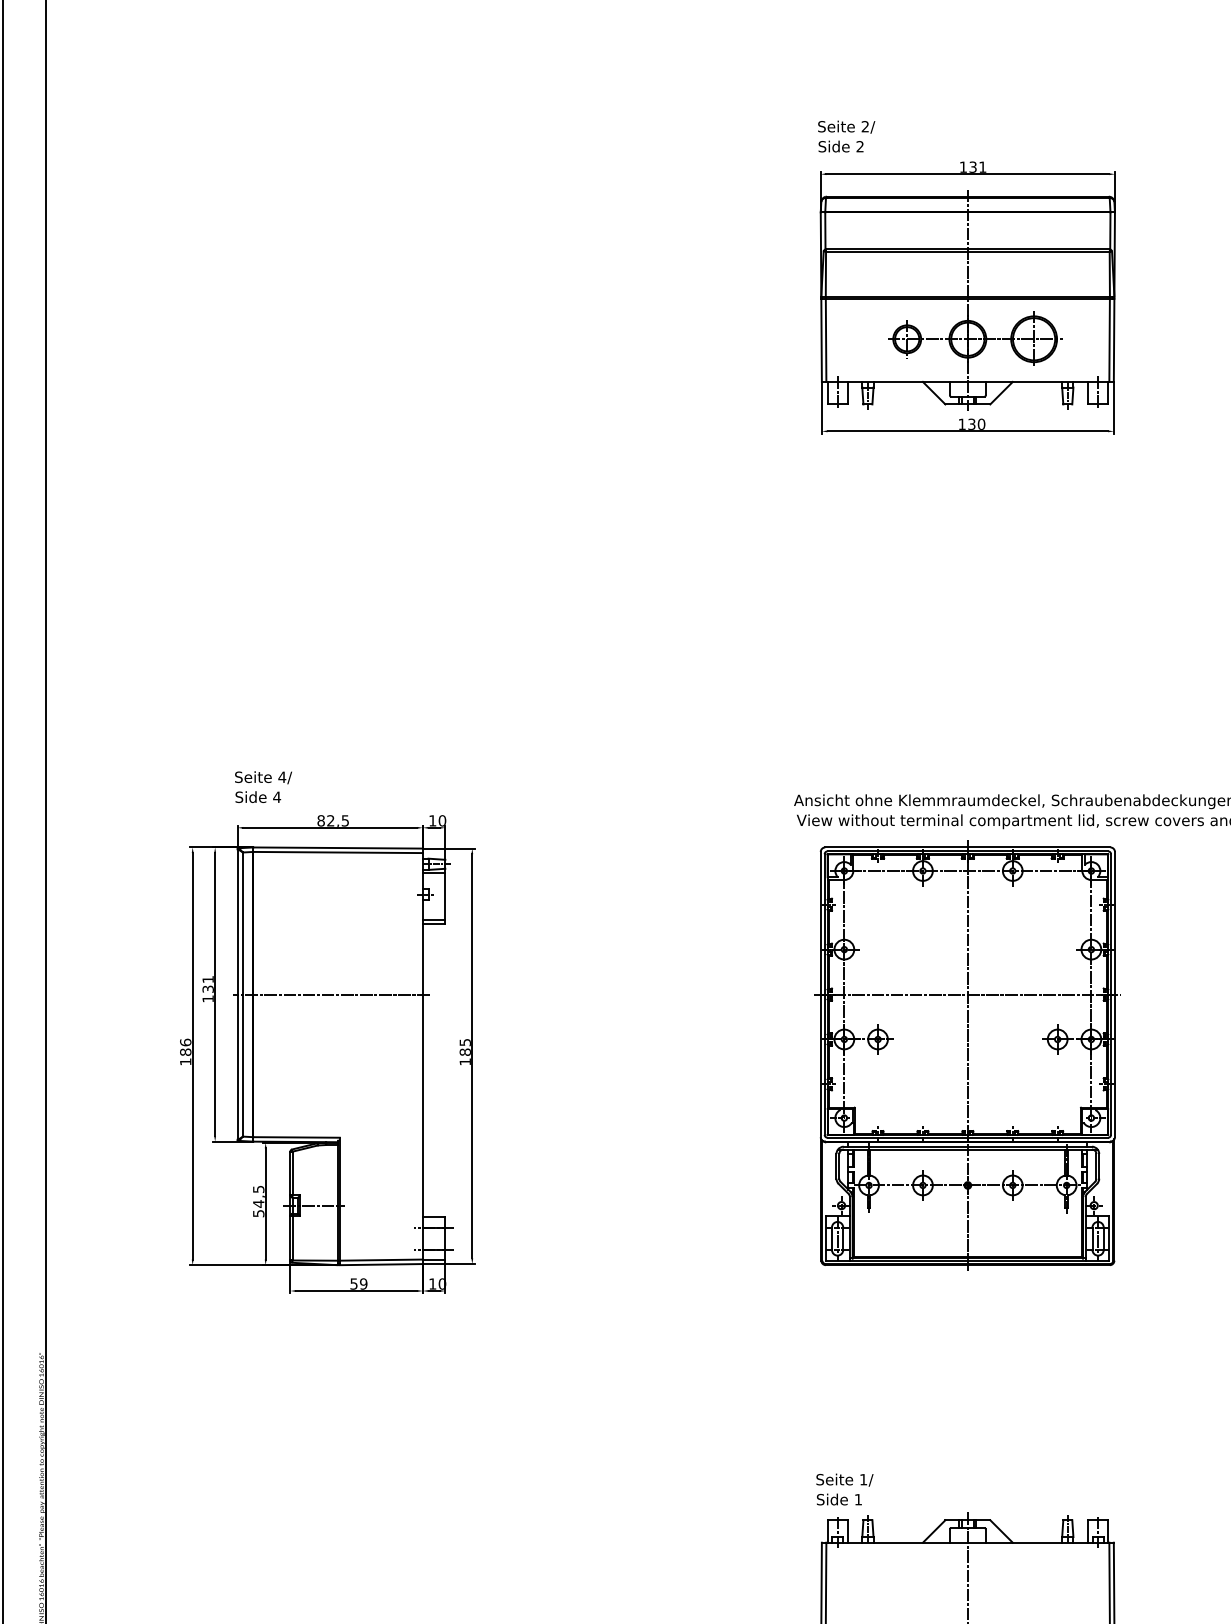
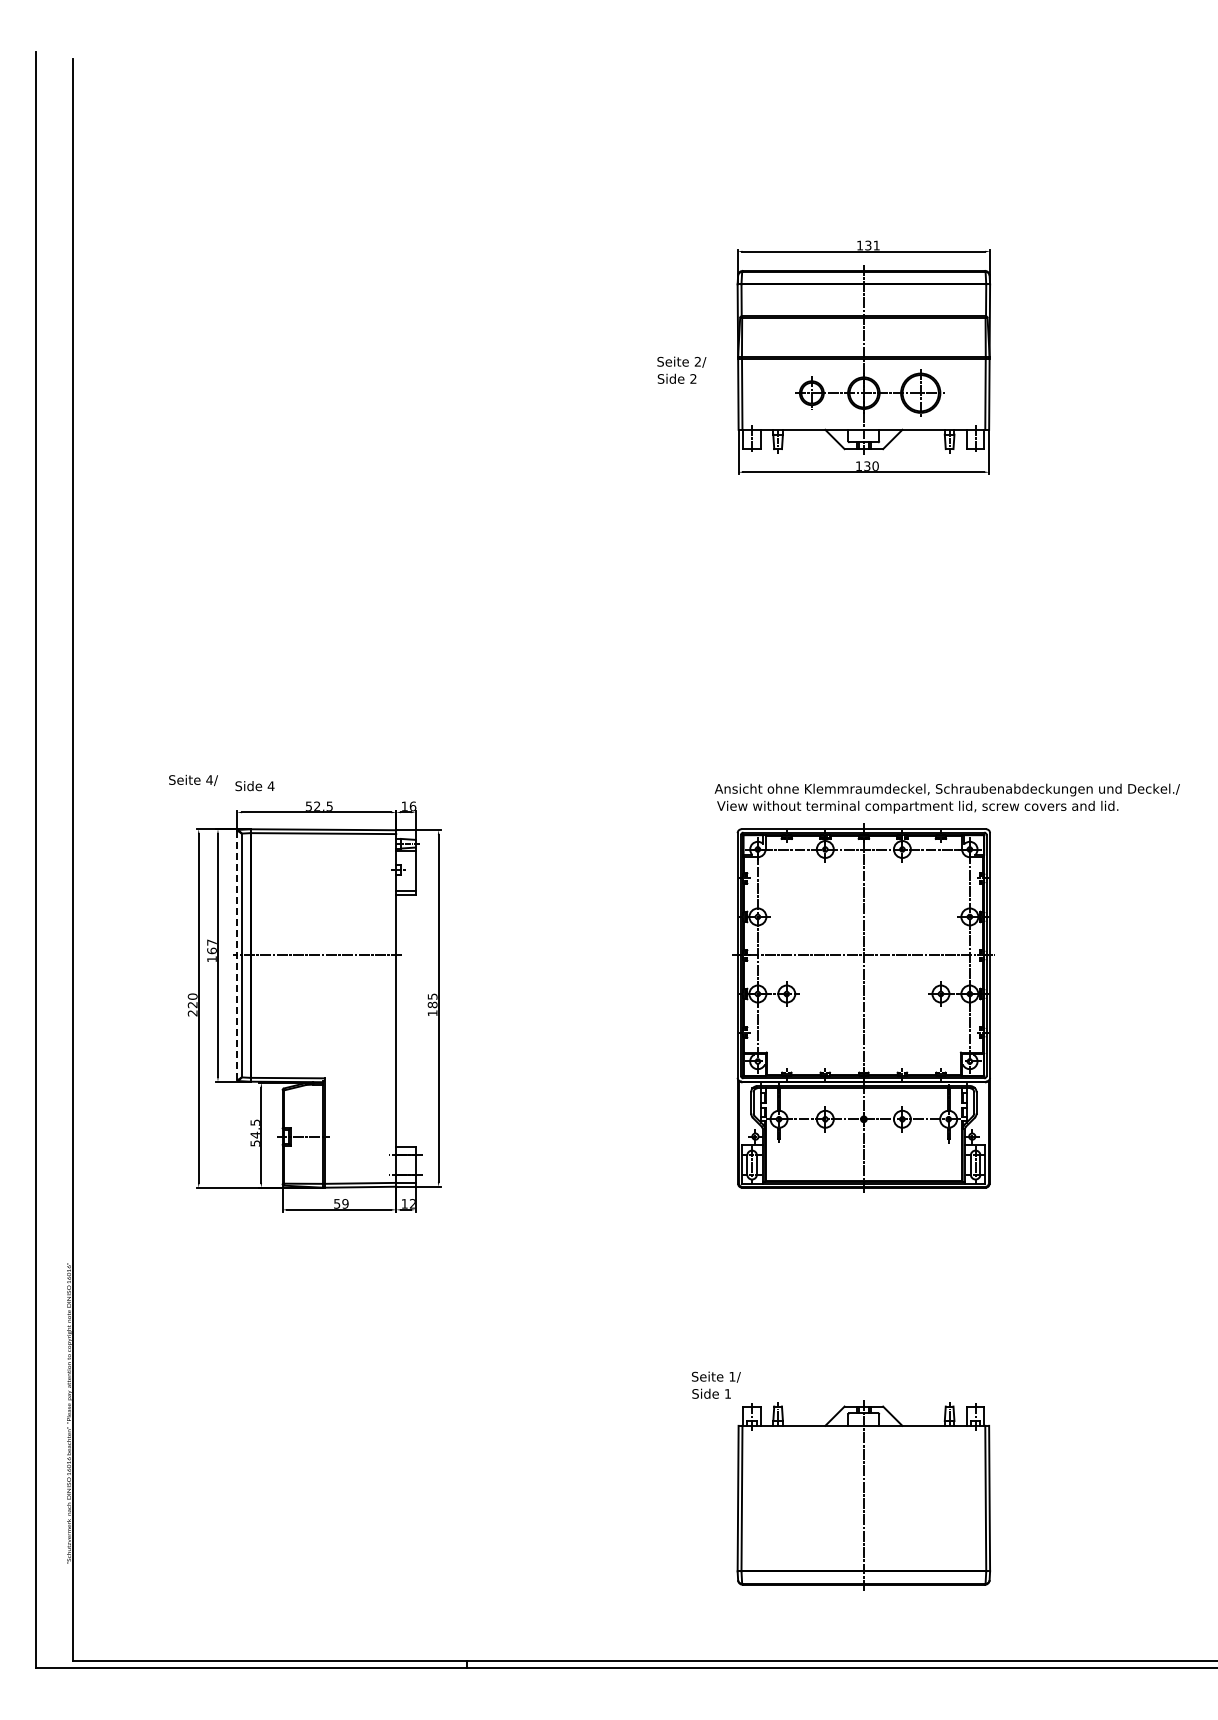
text: (846, 135) -> (681, 369), moved
text: (263, 776) -> (193, 779), moved
text: (320, 819) -> (308, 805), 82,5 -> 52,5
text: (442, 820) -> (413, 806), 10 -> 16
text: (207, 984) -> (211, 946), 131 -> 167
line: (237, 994) -> (237, 955), solid -> dashed
text: (185, 1051) -> (192, 1004), 186 -> 220
text: (440, 1283) -> (411, 1203), 10 -> 12
text: (845, 1488) -> (716, 1384), moved

